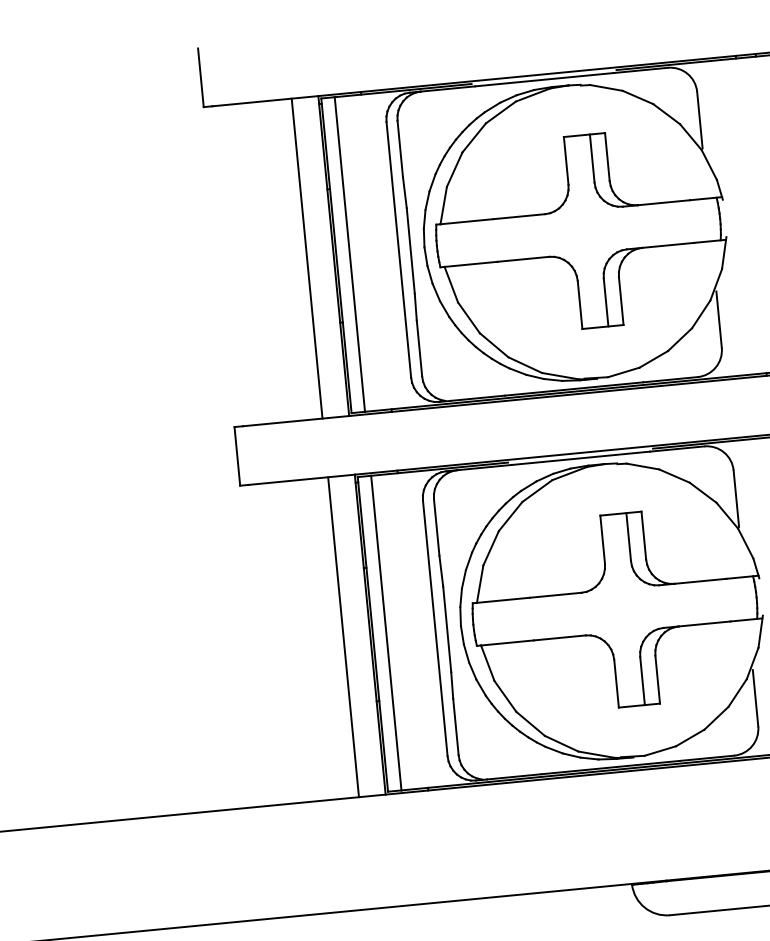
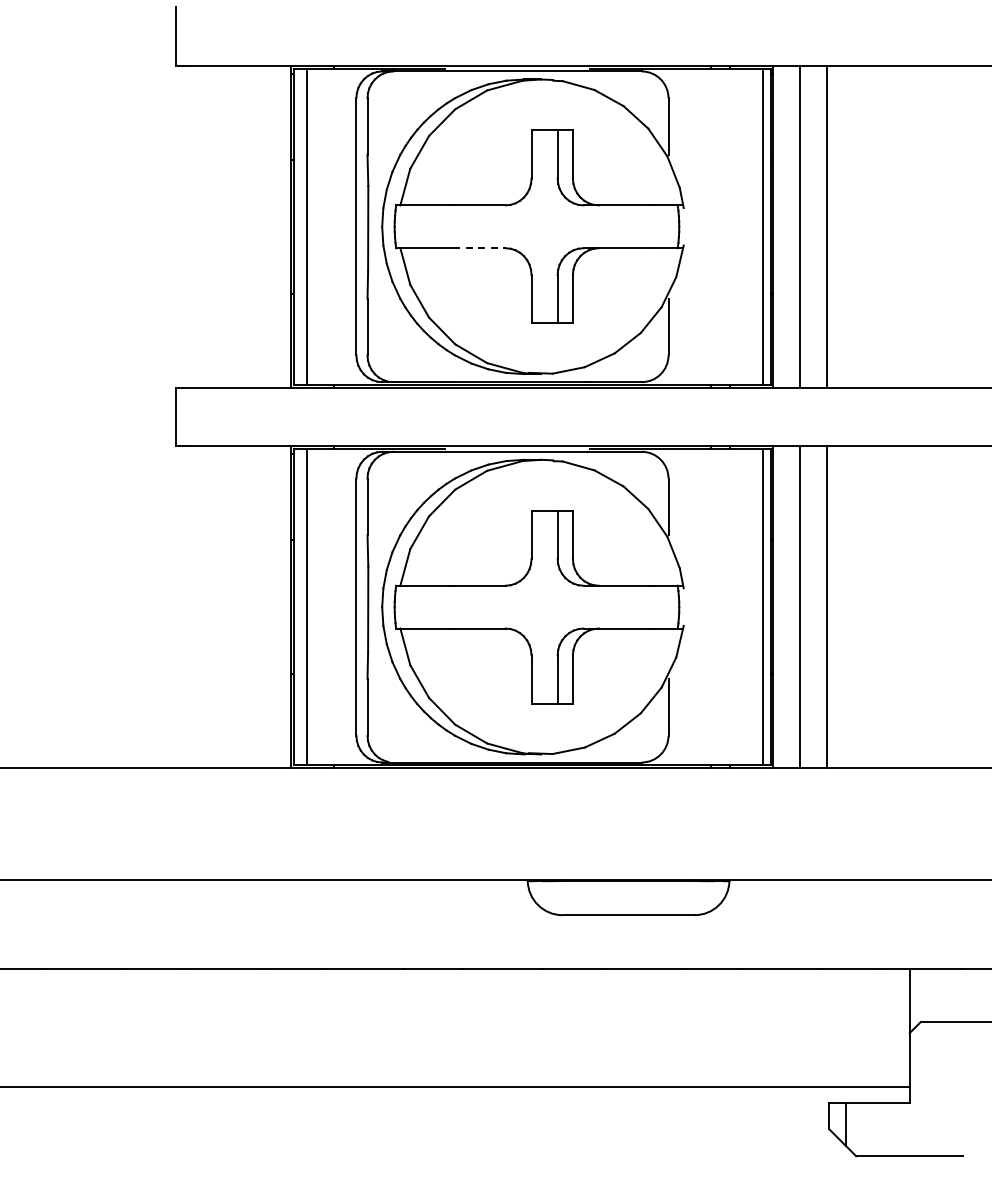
line: (307, 258) -> (264, 226), removed
line: (524, 259) -> (480, 248), solid -> dashed
line: (343, 636) -> (264, 606), removed

